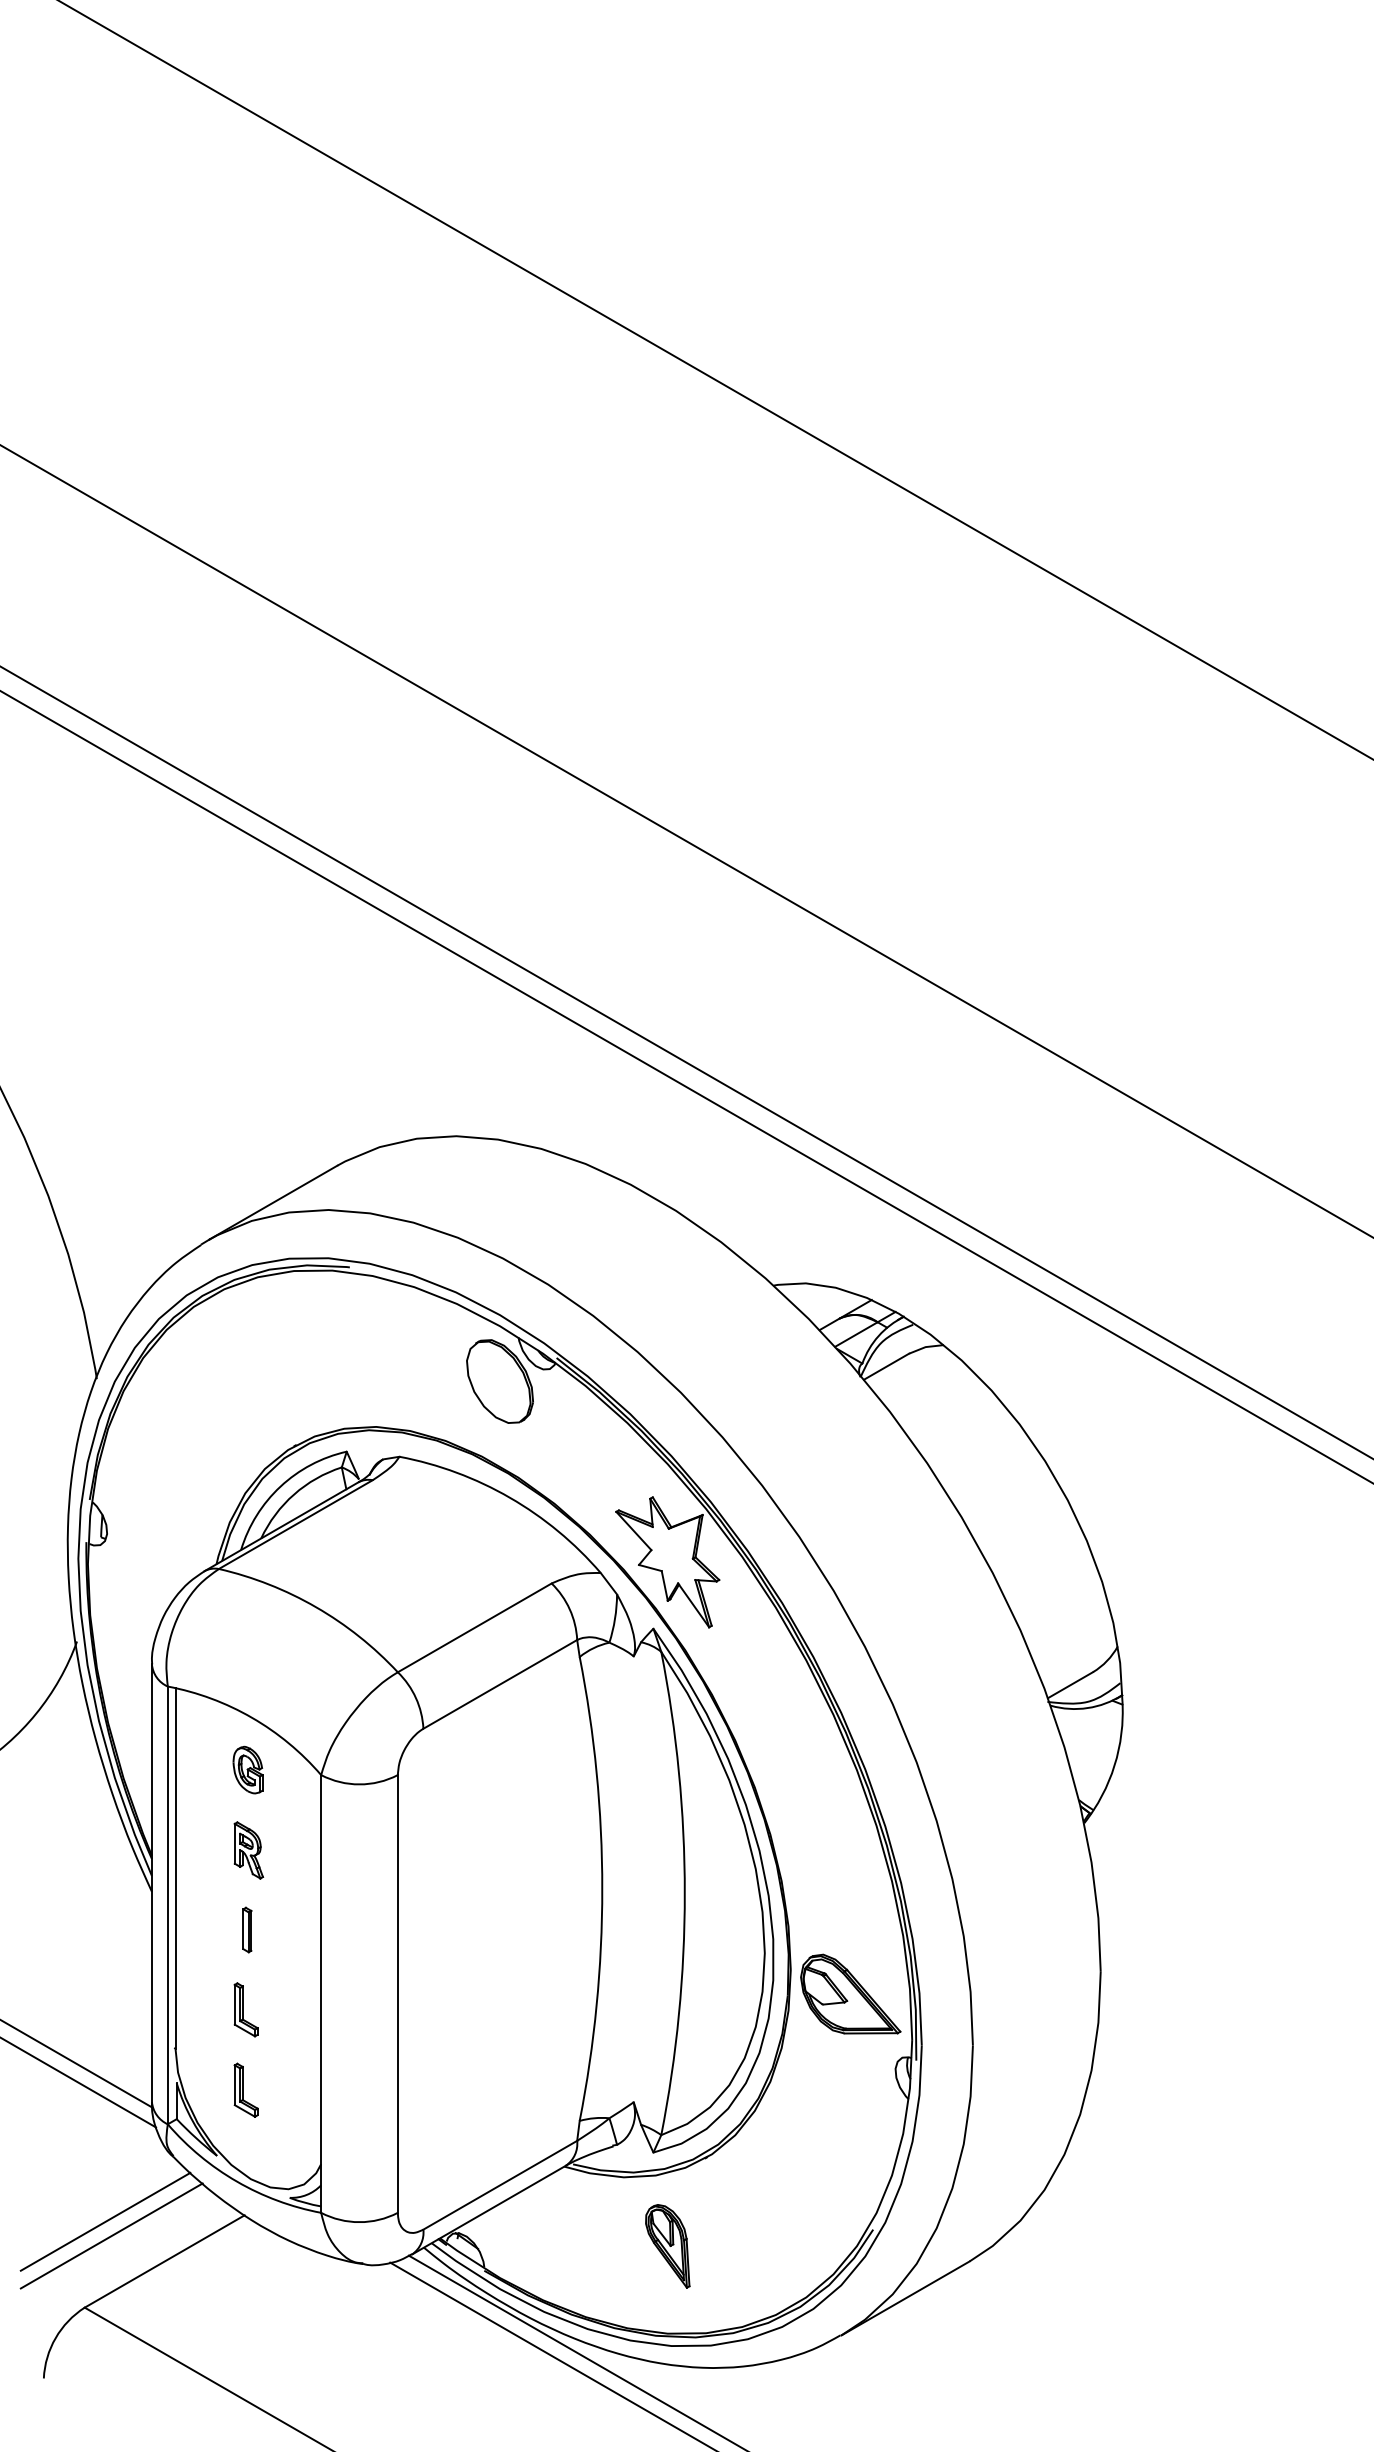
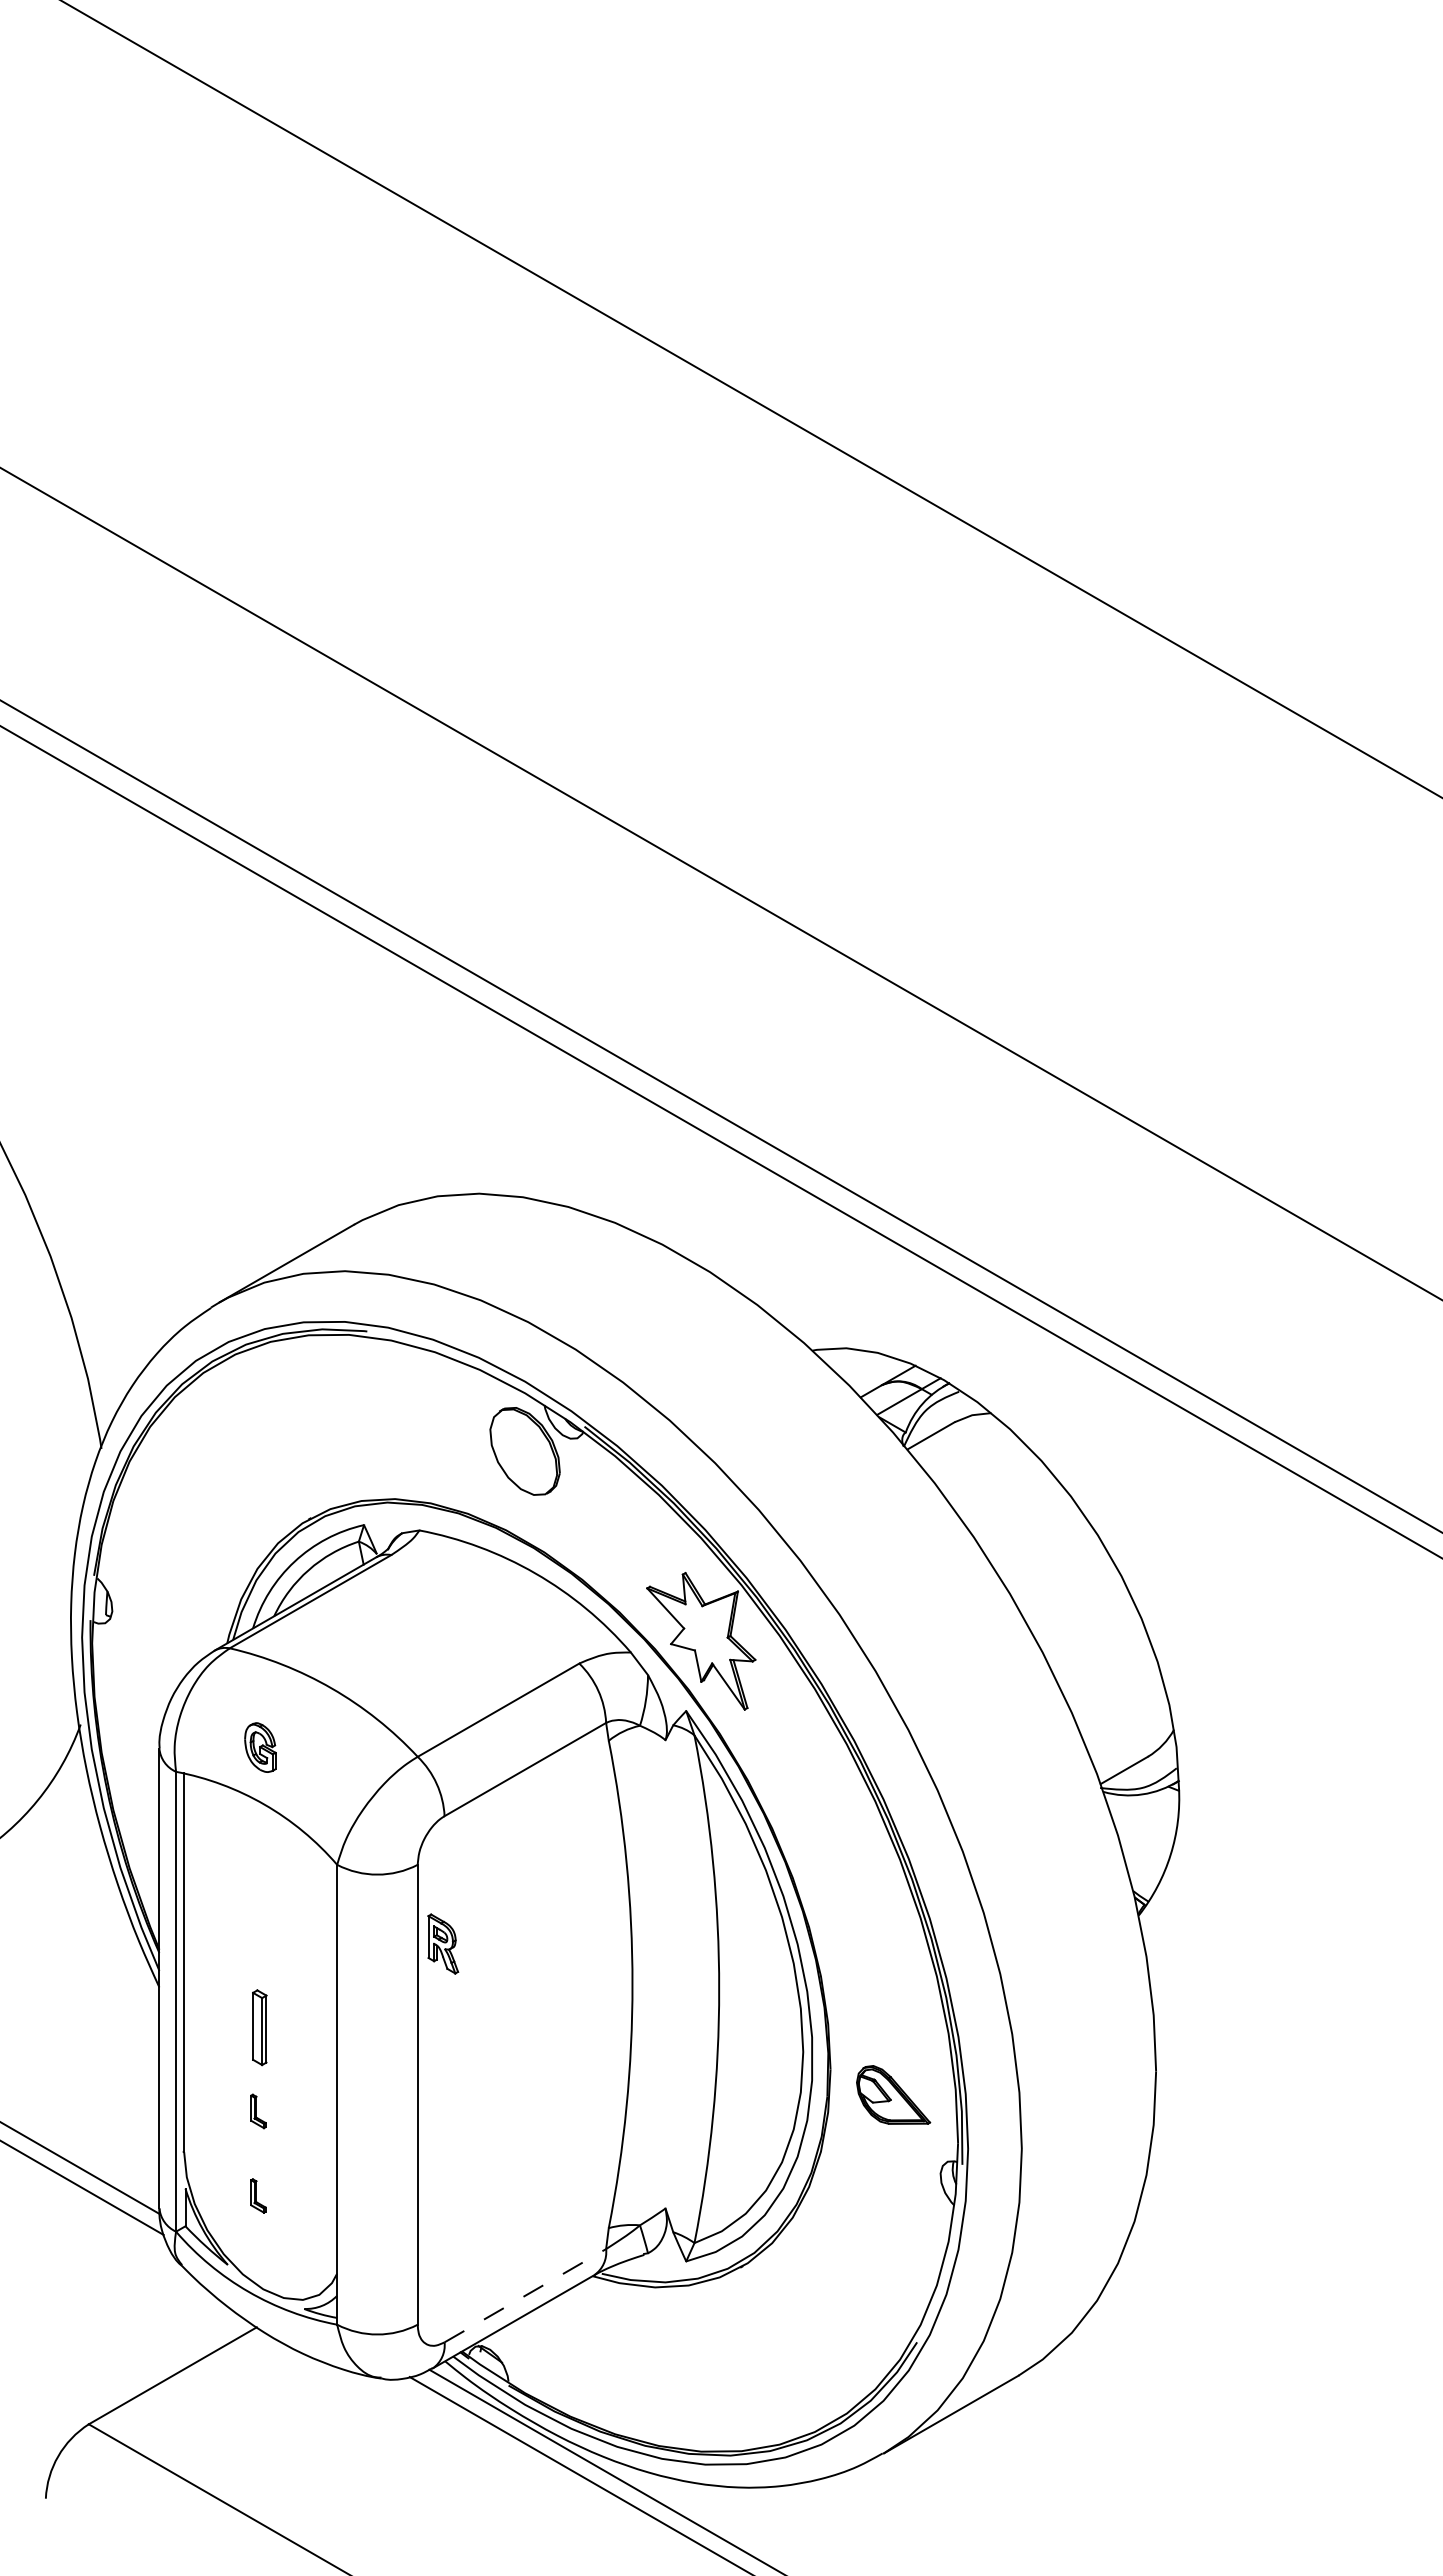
part: (248, 1770) -> (260, 1747), moved
part: (249, 1849) -> (443, 1943), moved
part: (247, 1929) -> (259, 2027), size x1.6
part: (850, 1993) -> (893, 2094), size x0.7
part: (246, 2009) -> (258, 2111), size x0.6
part: (246, 2089) -> (258, 2195), size x0.6
line: (500, 2185) -> (525, 2295), solid -> dashed
line: (105, 2221) -> (110, 2333), removed
line: (111, 2235) -> (116, 2348), removed
part: (667, 2245) -> (701, 2359), removed

